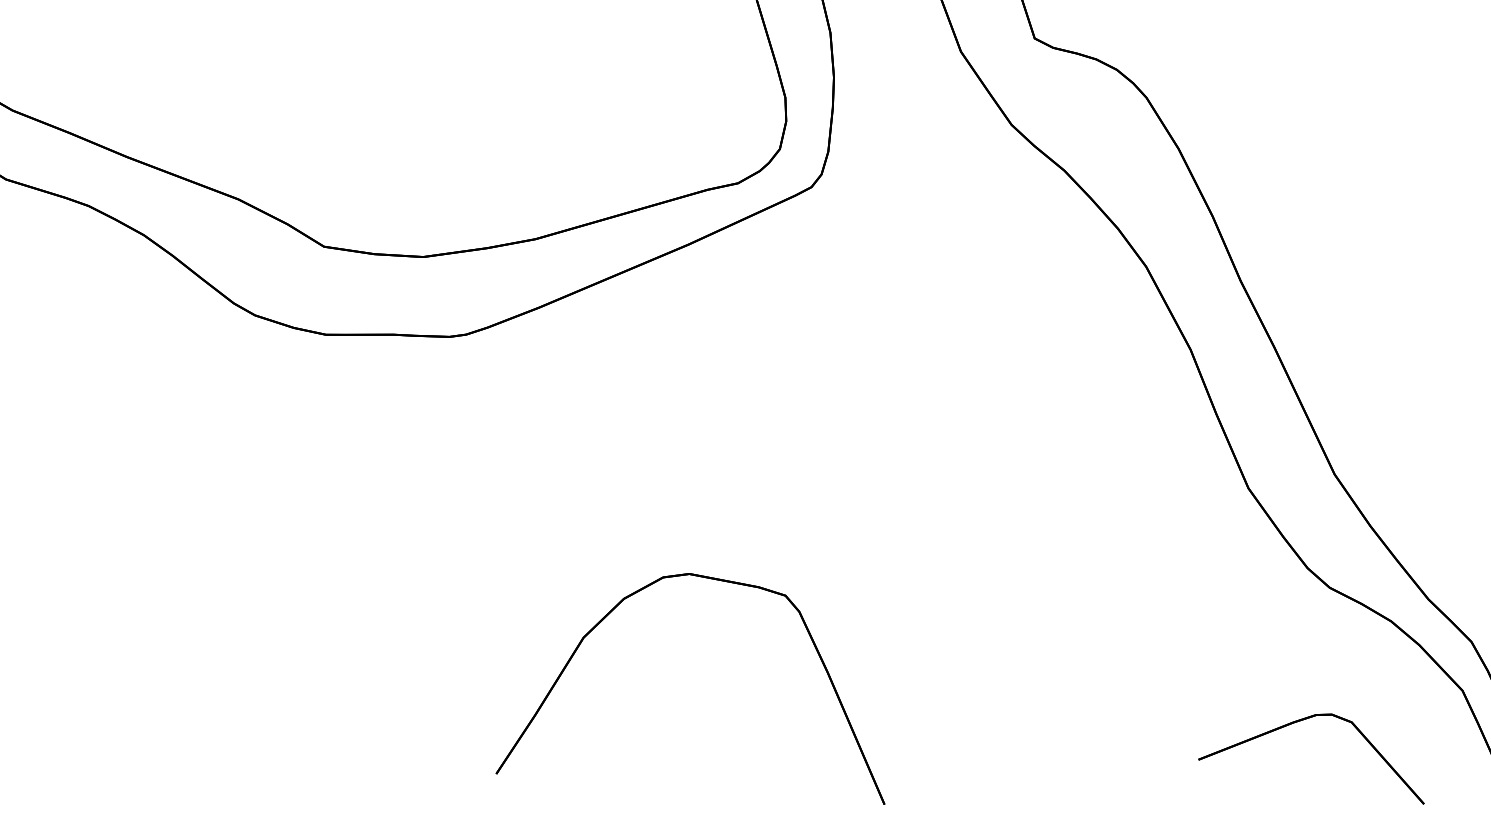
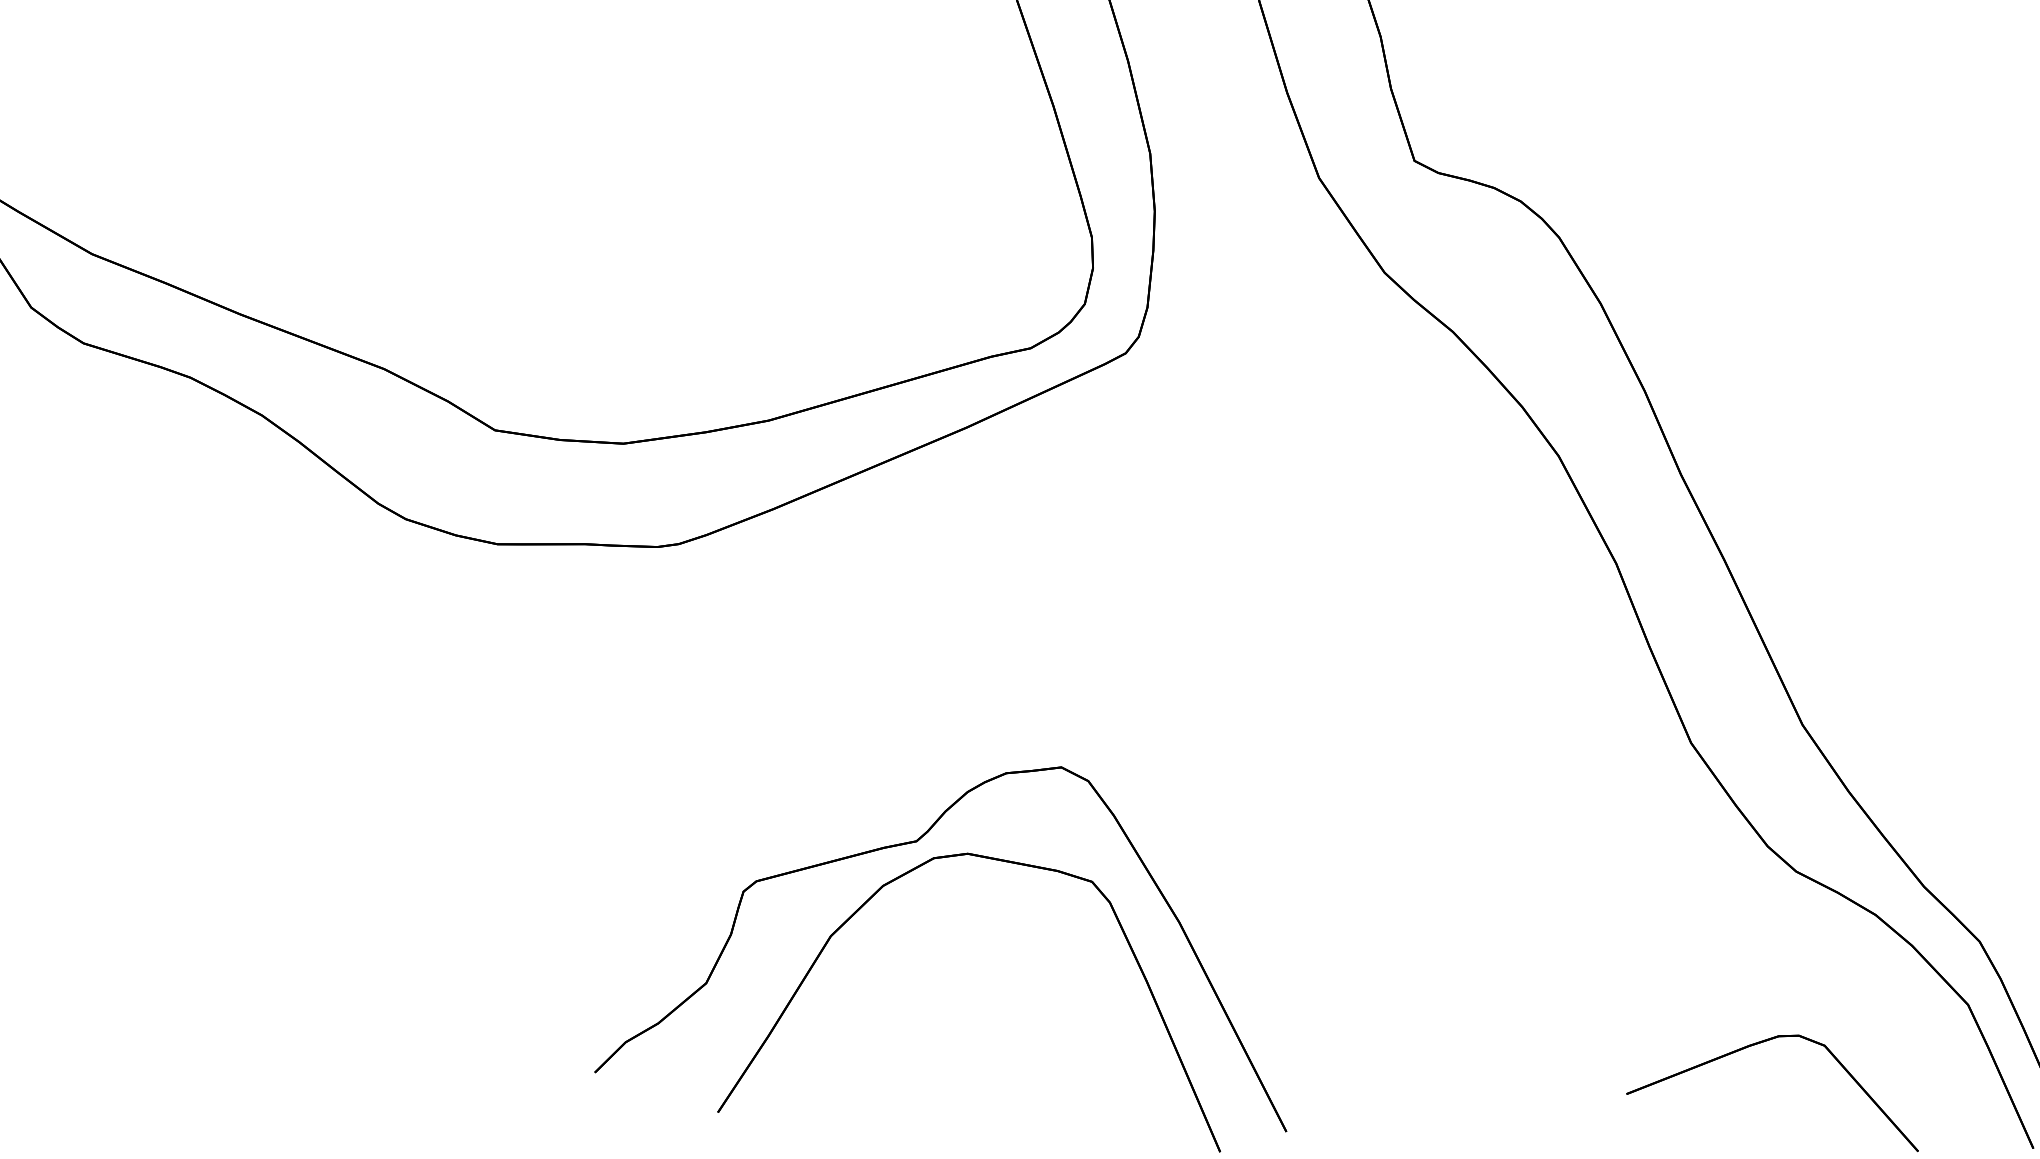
part: (646, 566) -> (912, 843), added

